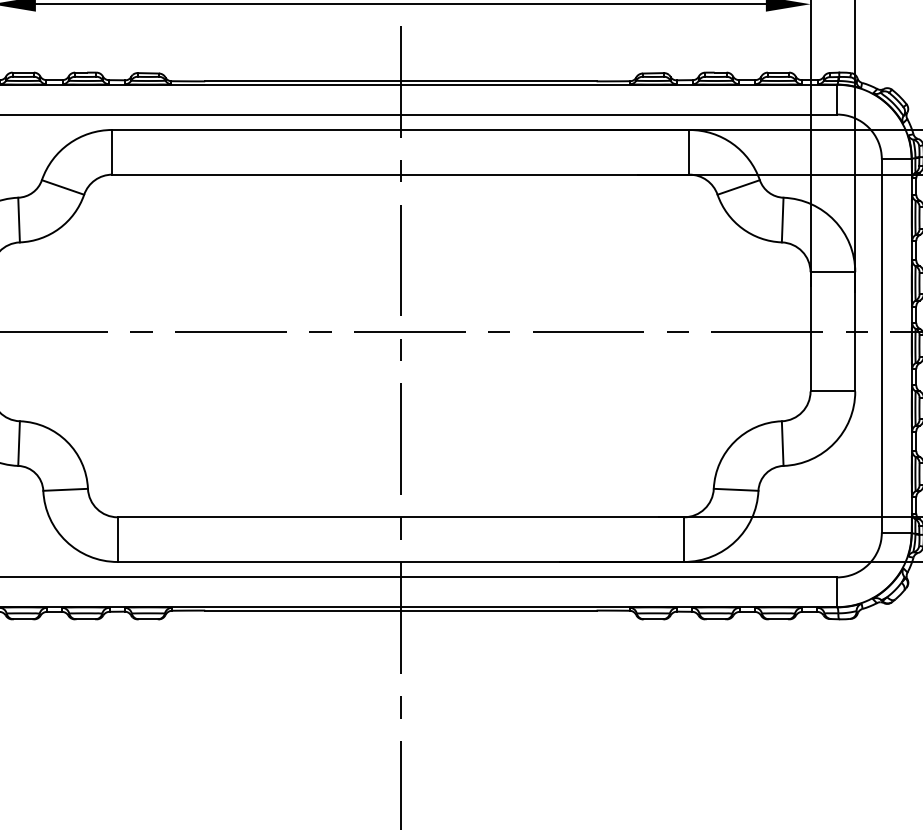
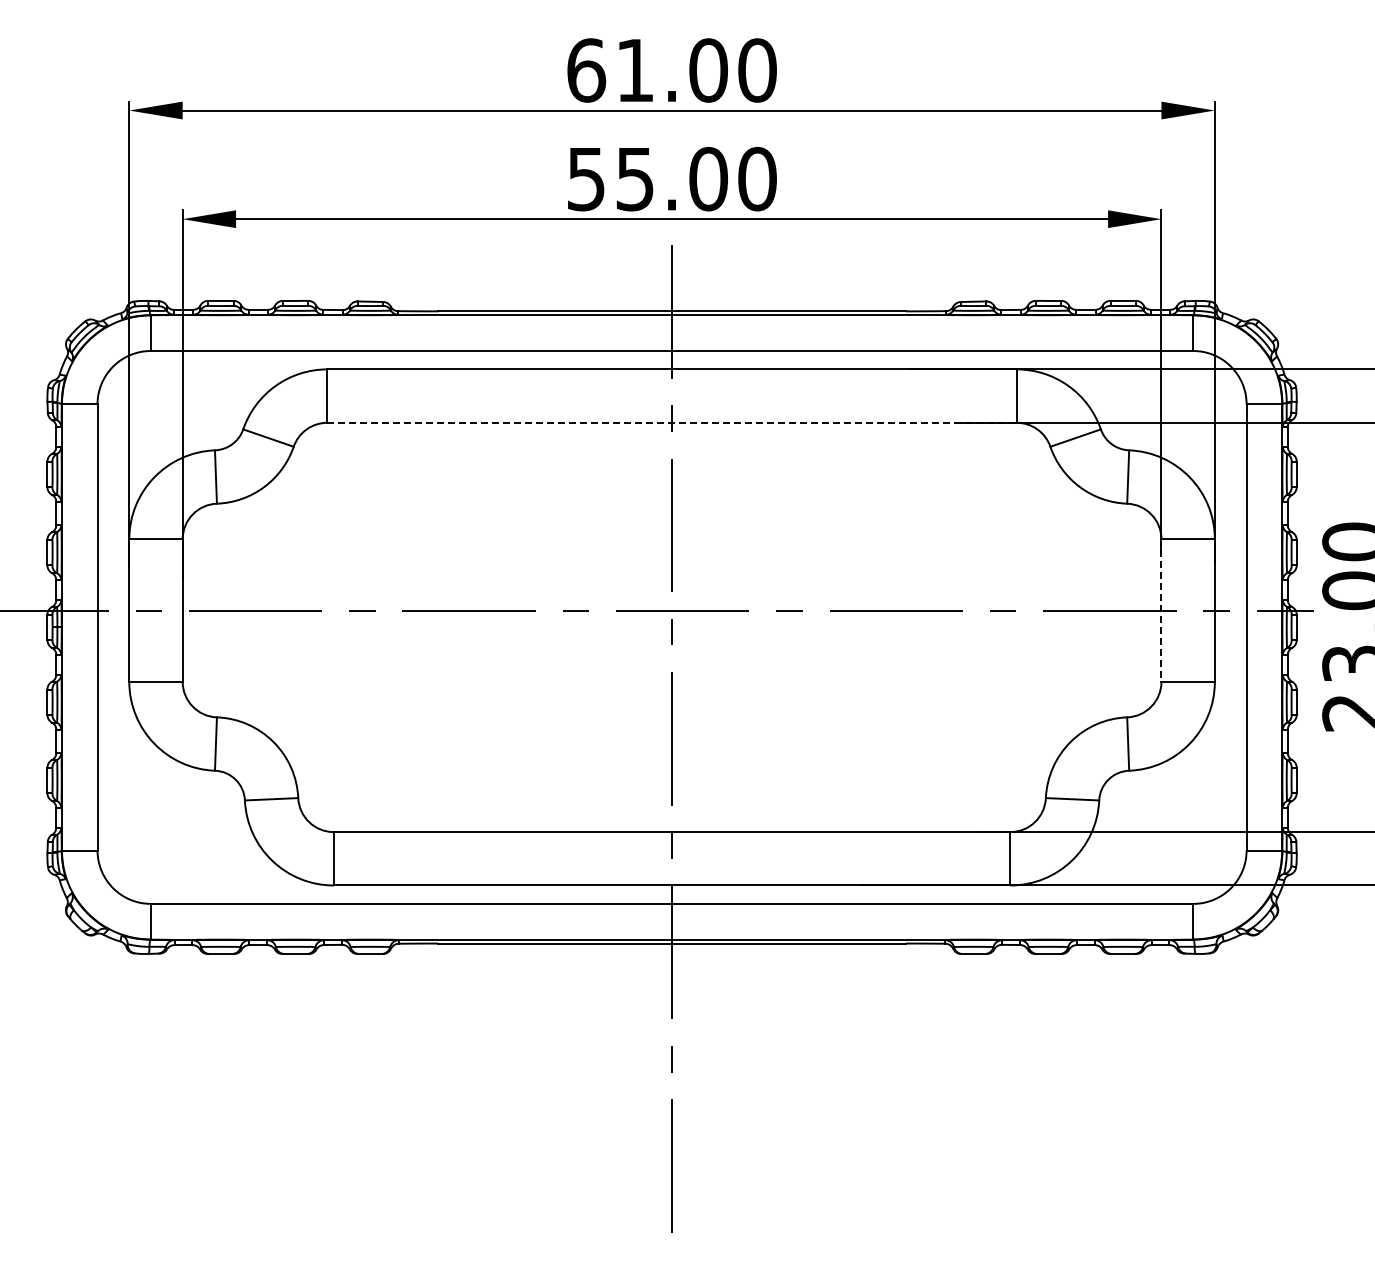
line: (401, 174) -> (672, 422), solid -> dashed
line: (810, 332) -> (1161, 611), solid -> dashed

